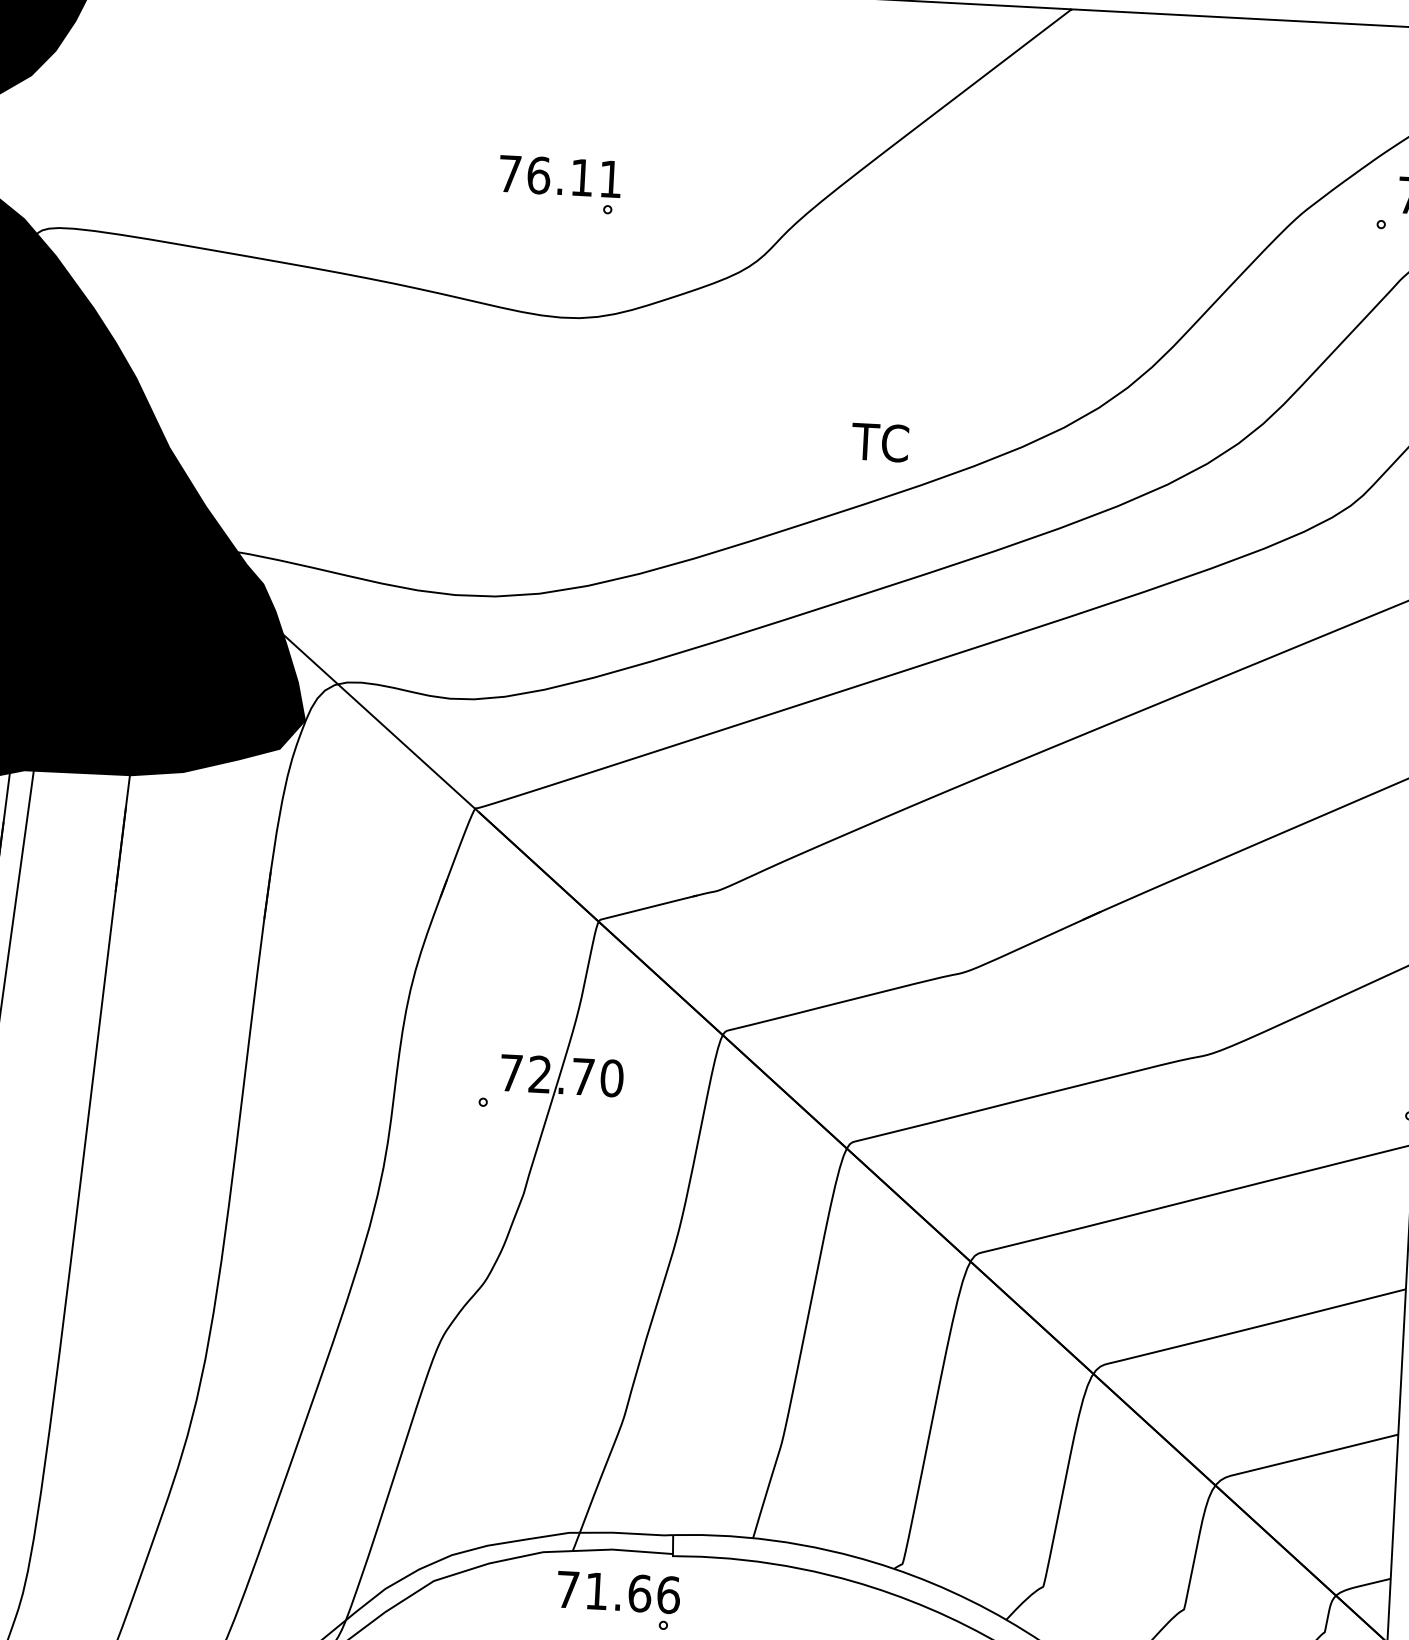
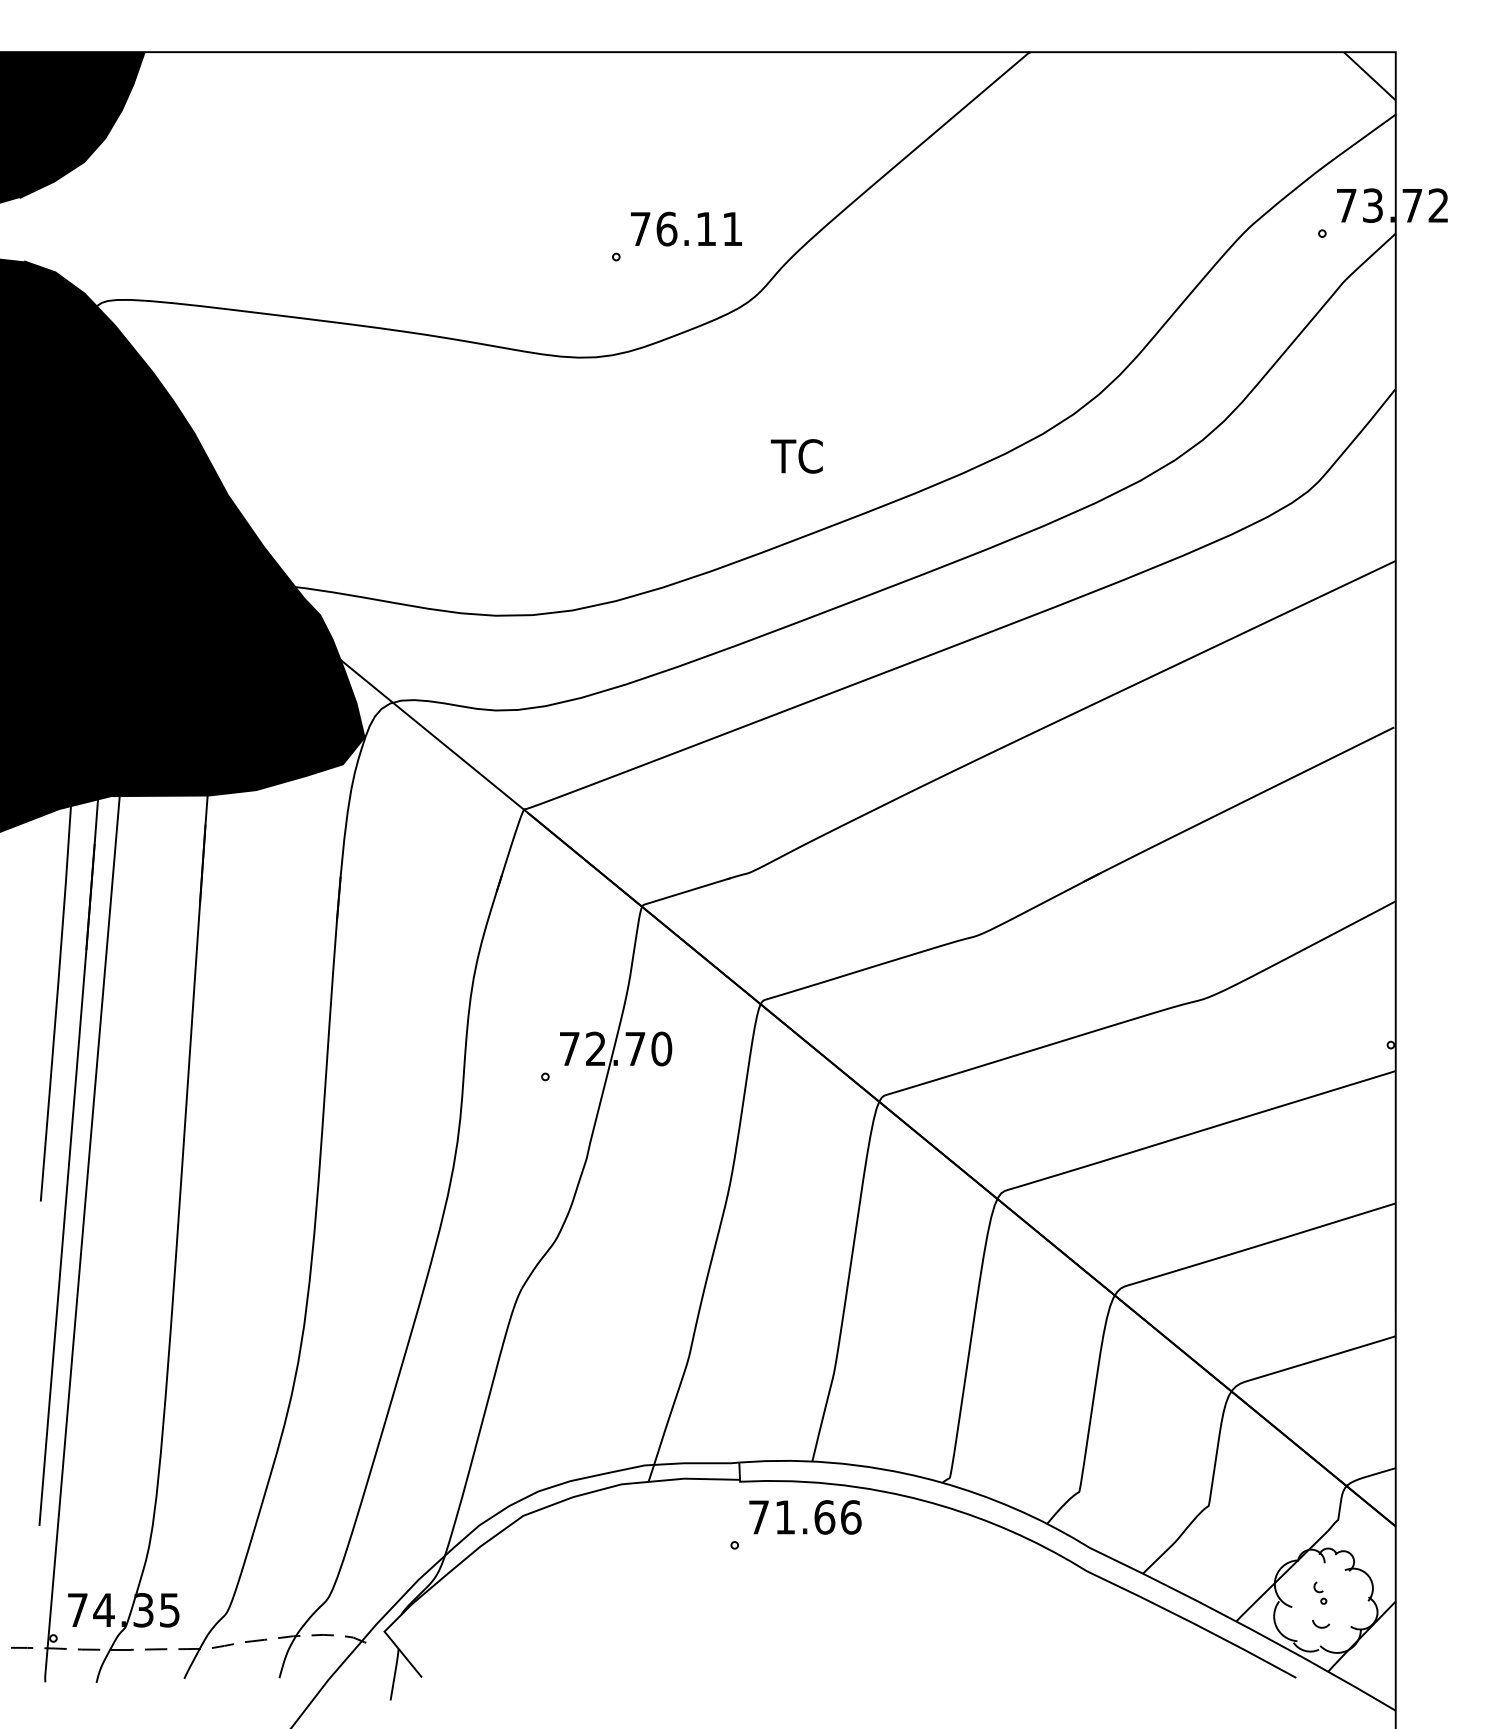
text: (560, 175) -> (686, 228), moved
text: (879, 442) -> (796, 456), moved
text: (618, 1592) -> (805, 1517), moved

